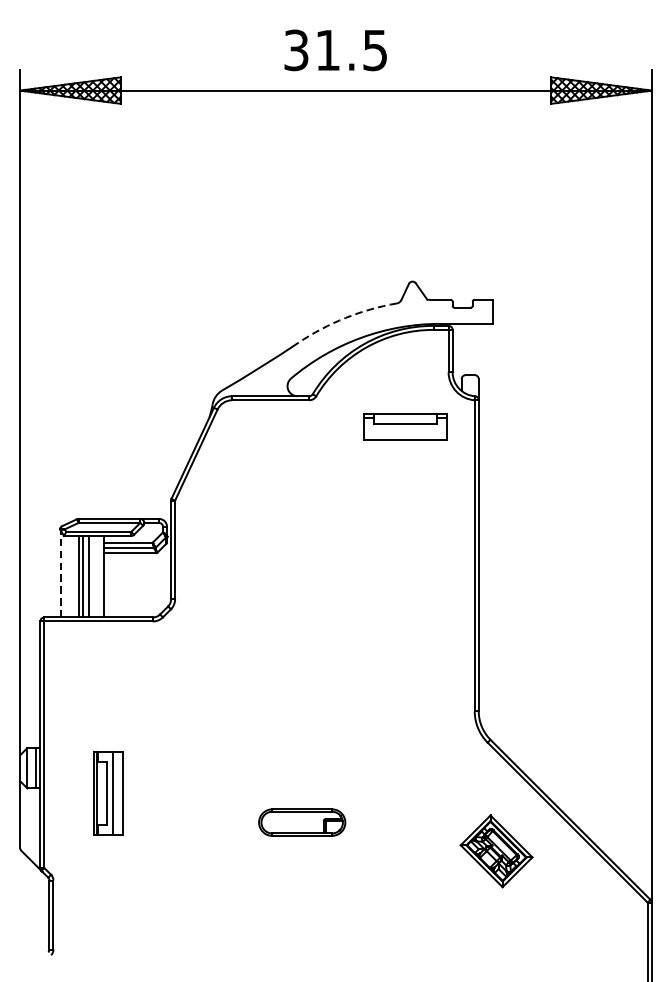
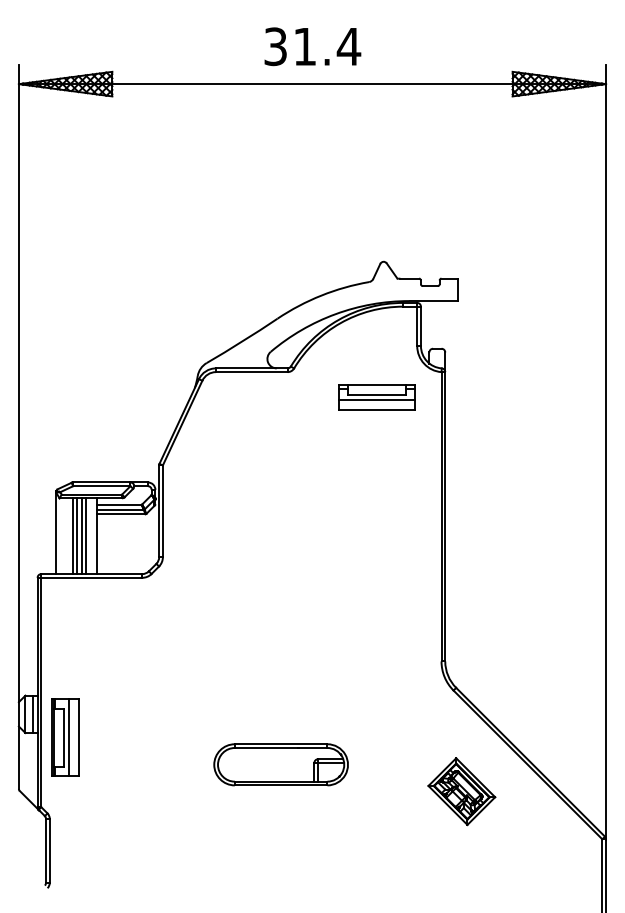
text: (374, 51) -> (348, 47), 31.5 -> 31.4
arc: (345, 317) -> (321, 295), dashed -> solid
line: (404, 430) -> (376, 400), added
line: (60, 573) -> (56, 533), dashed -> solid
line: (92, 577) -> (86, 536), added
part: (109, 793) -> (65, 737), moved
part: (301, 822) -> (280, 764), size x1.67

